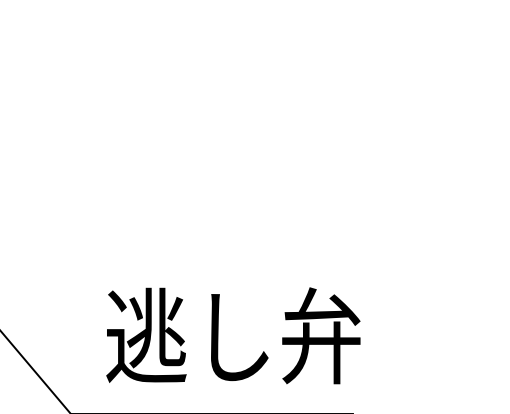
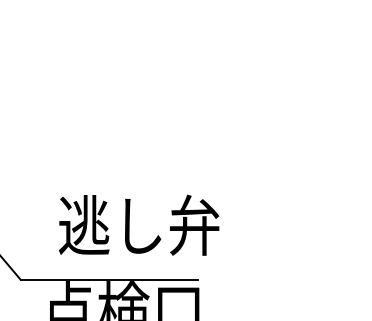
text: (234, 334) -> (139, 224), moved

